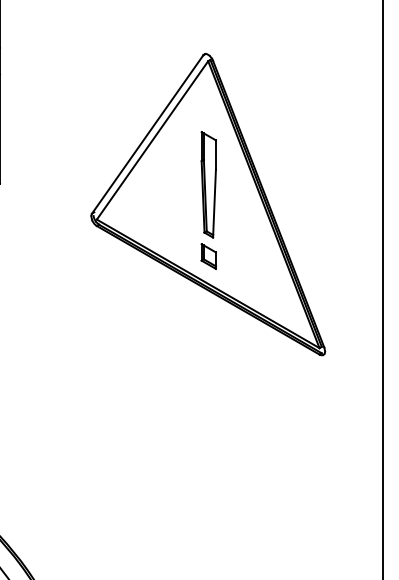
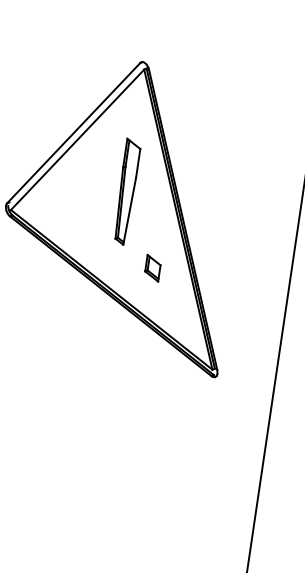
part: (208, 256) -> (152, 268), moved

